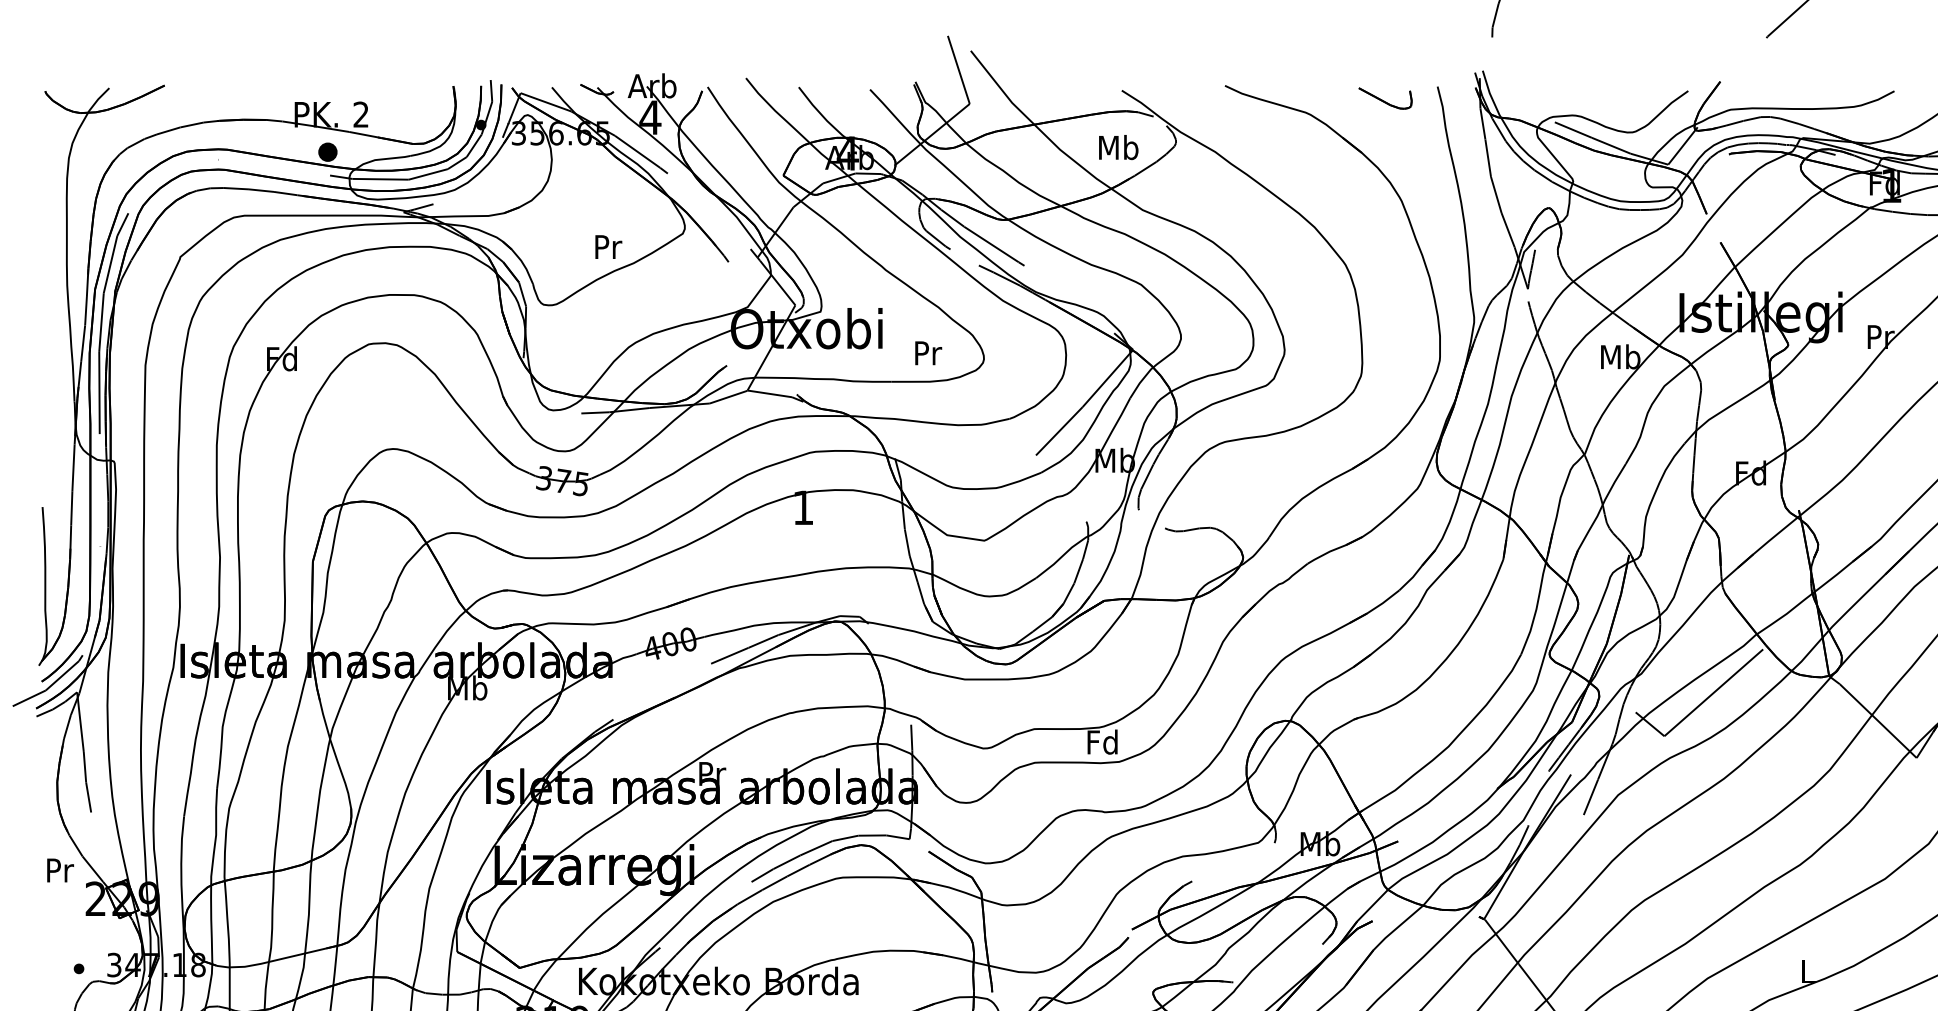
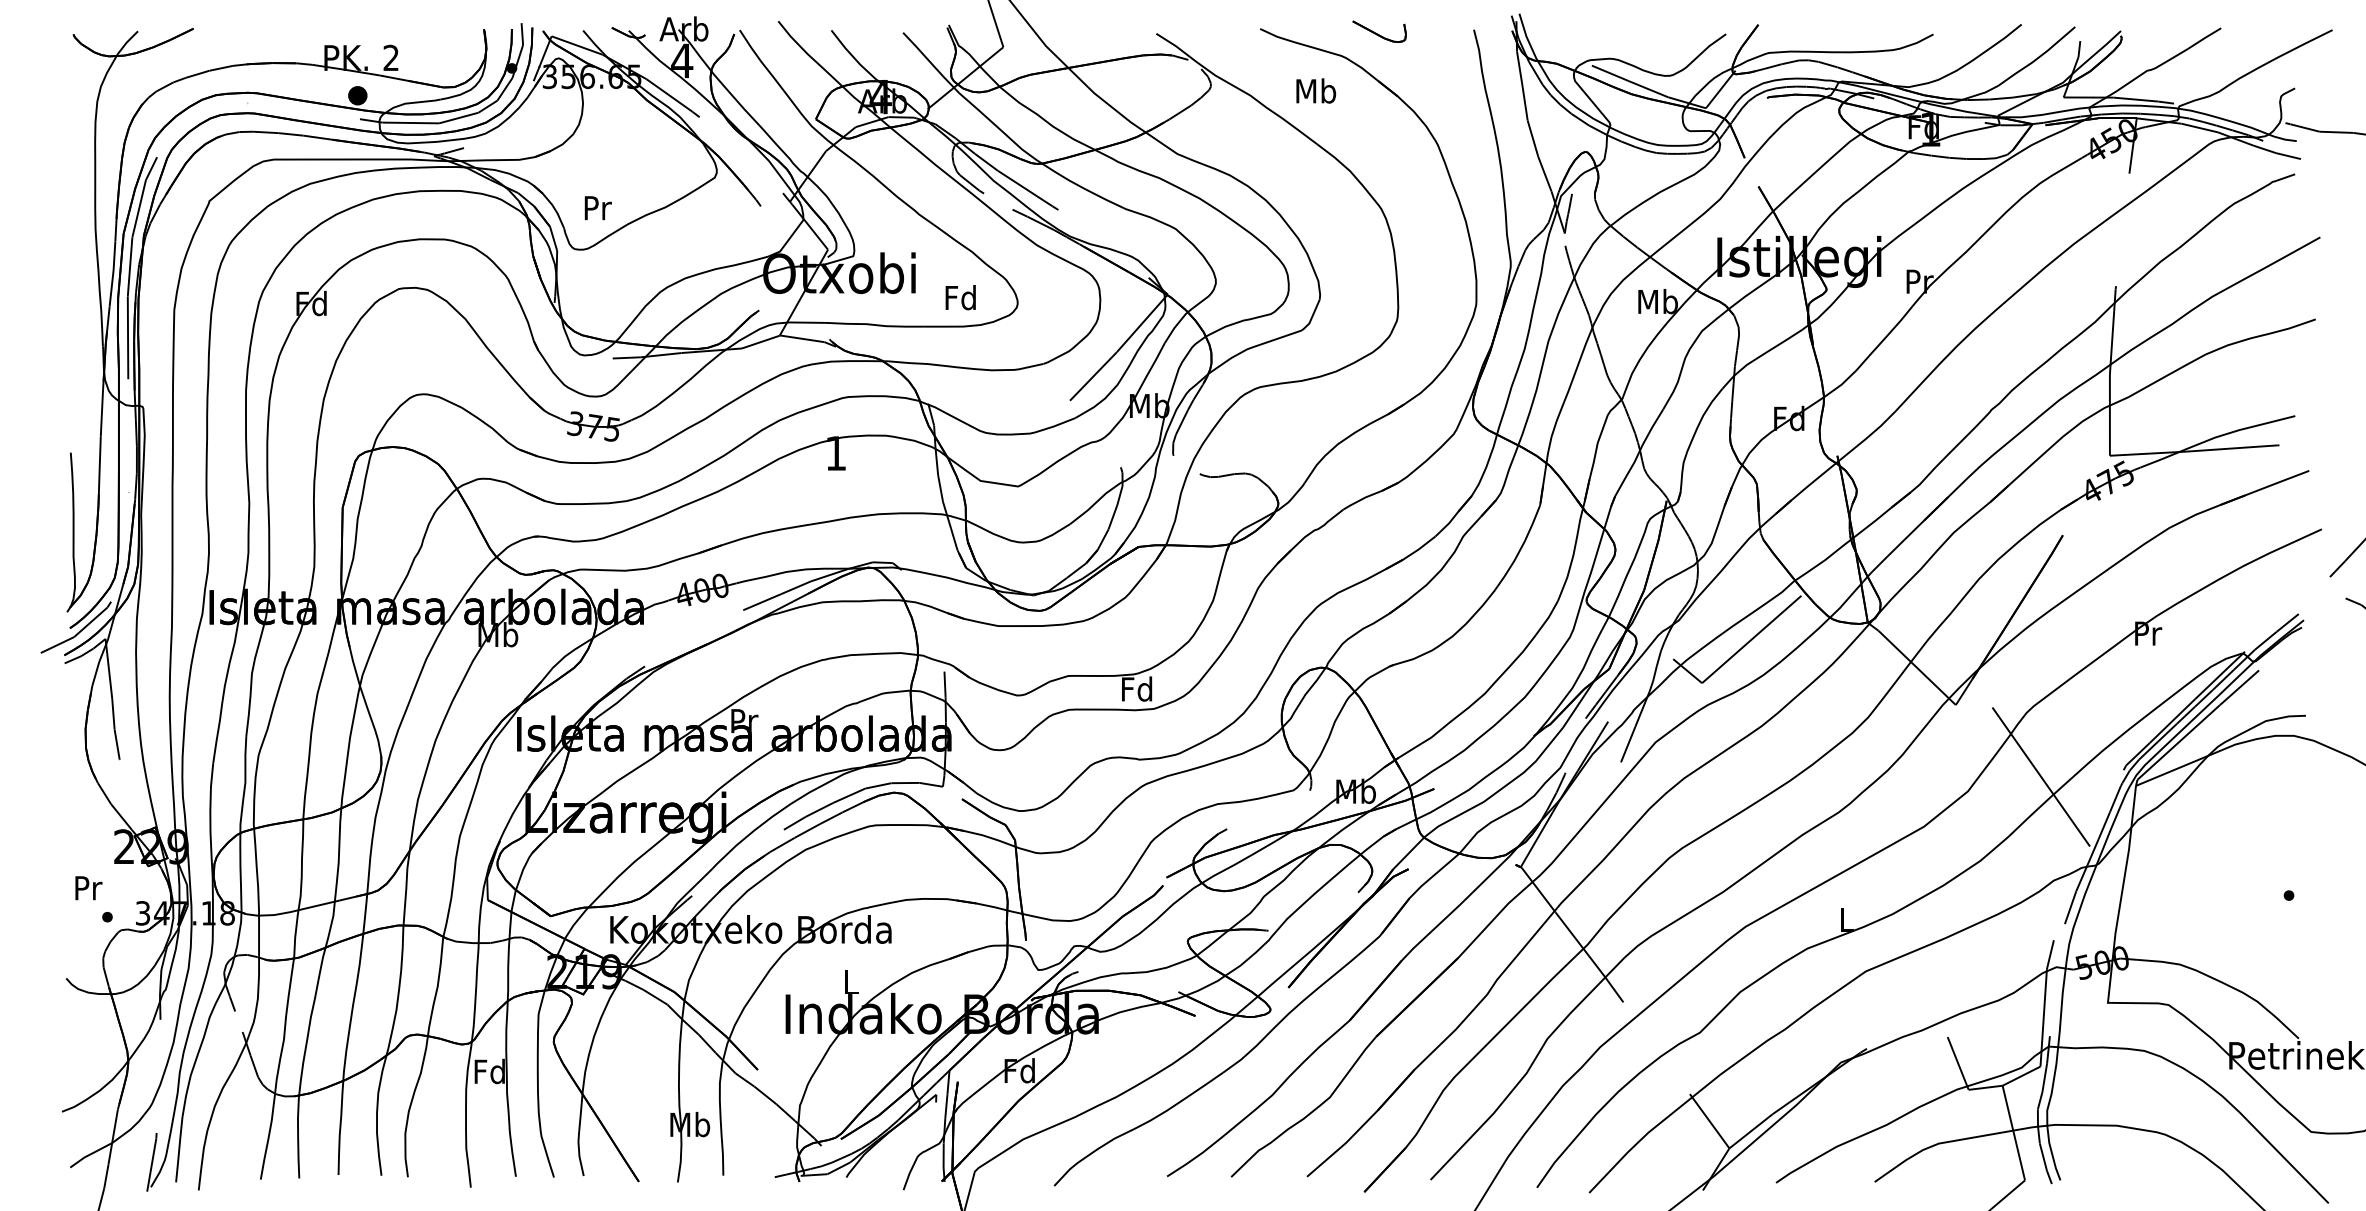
part: (1385, 98) -> (1379, 31), moved
text: (1118, 147) -> (1316, 90), moved
text: (607, 247) -> (597, 208), moved
text: (927, 352) -> (960, 297), Pr -> Fd
text: (60, 870) -> (88, 888), moved

